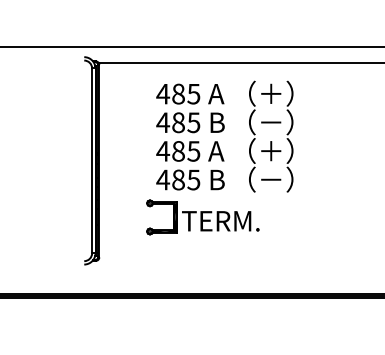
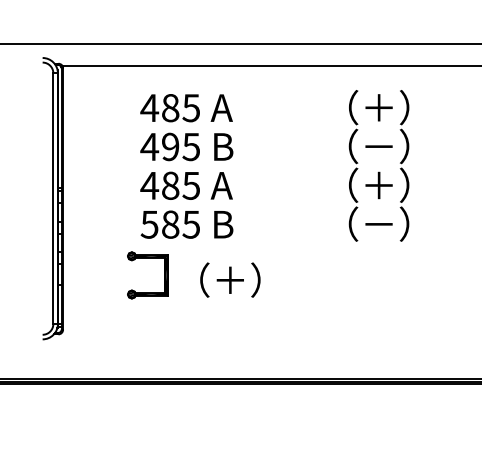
text: (178, 122) -> (170, 146), 485 -> 495
text: (271, 136) -> (379, 165), moved
text: (163, 179) -> (150, 223), 485 -> 585
text: (220, 220) -> (227, 279), TERM. -> （＋）

